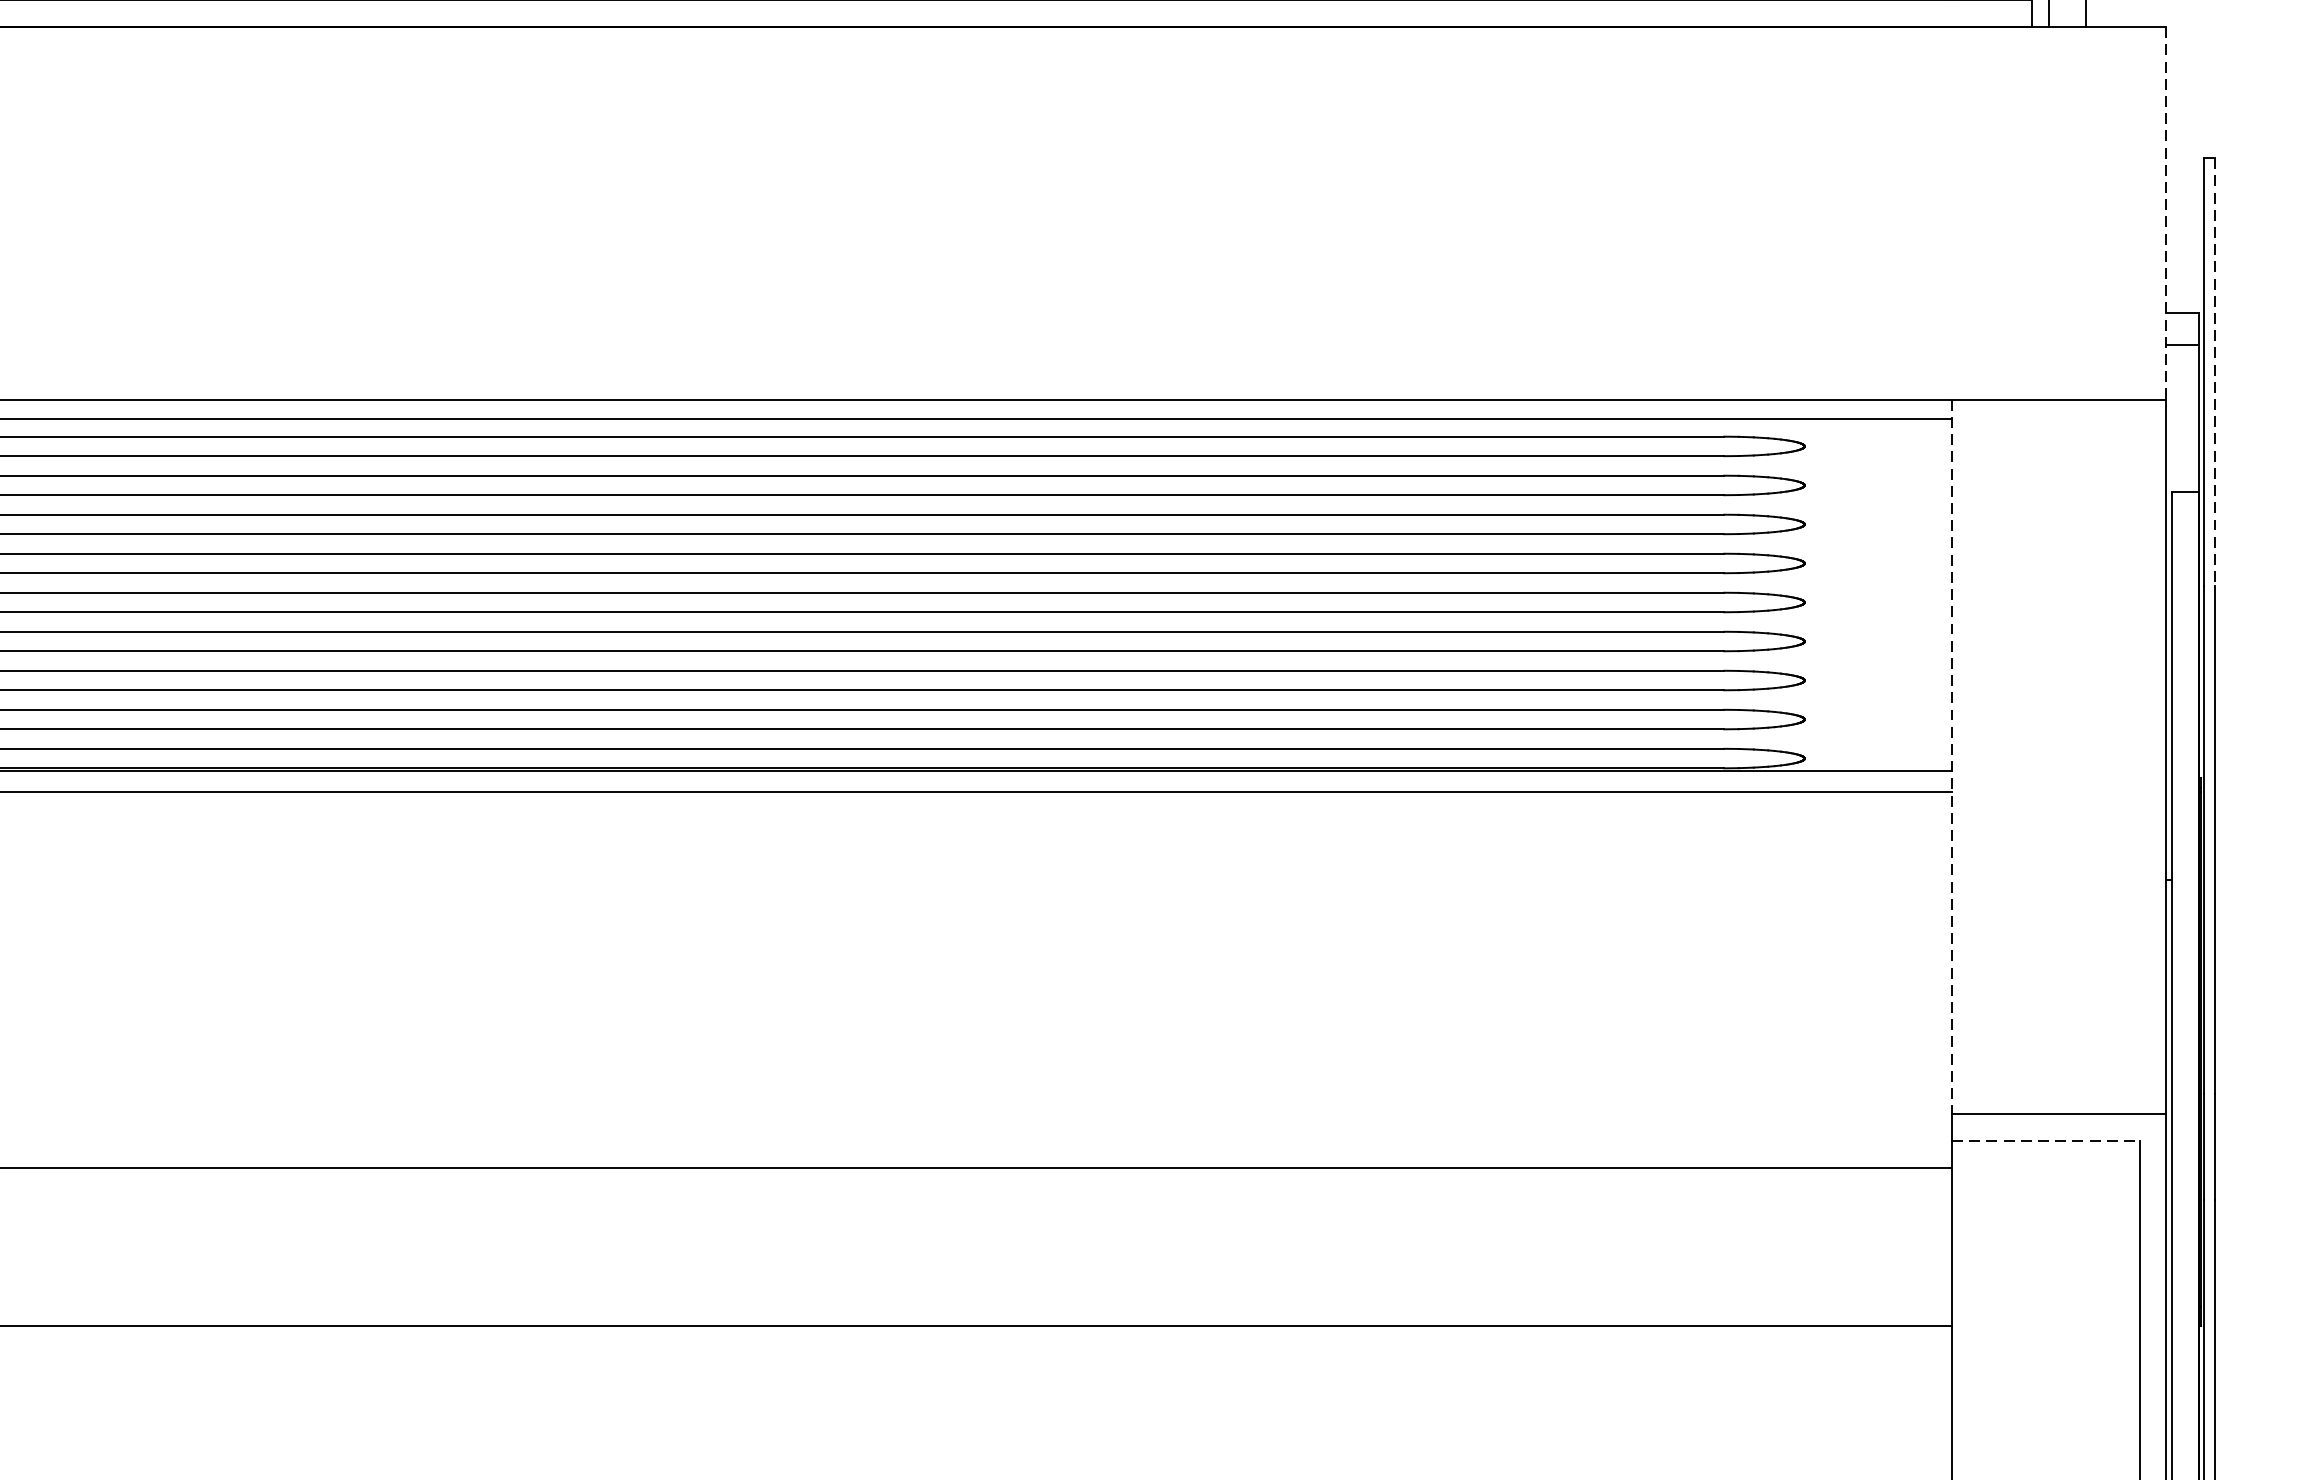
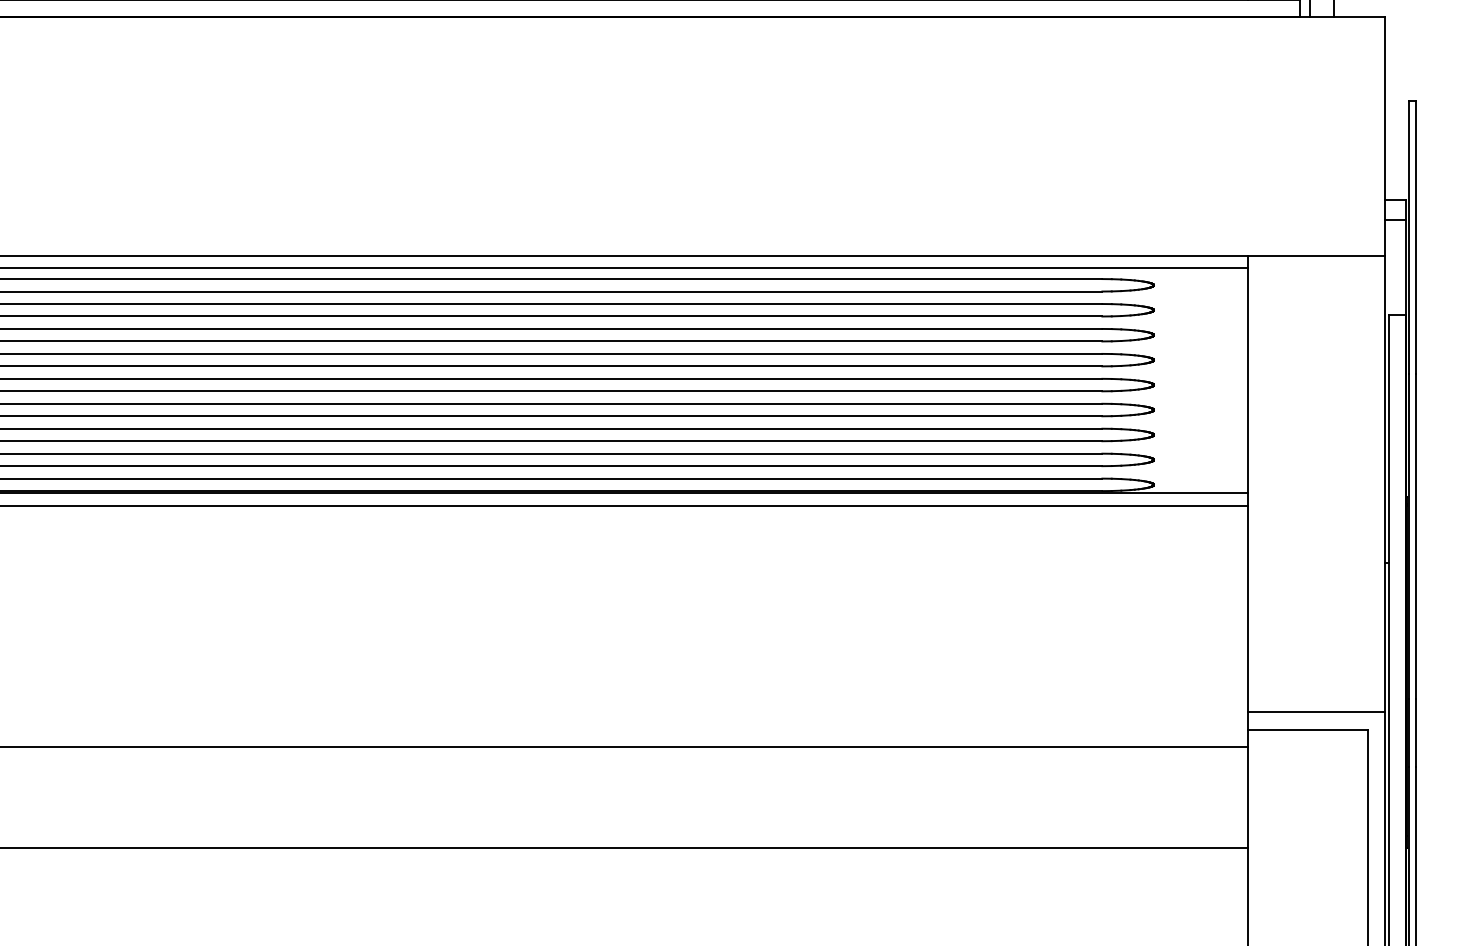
line: (2166, 213) -> (1385, 136), dashed -> solid
line: (2215, 371) -> (1416, 237), dashed -> solid
line: (1952, 757) -> (1248, 484), dashed -> solid
line: (2046, 1141) -> (1308, 729), dashed -> solid

